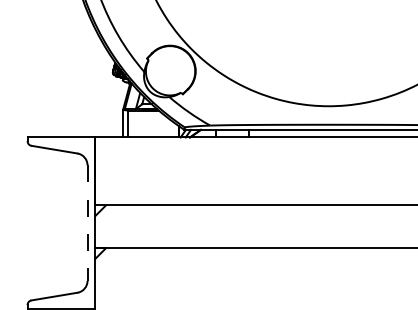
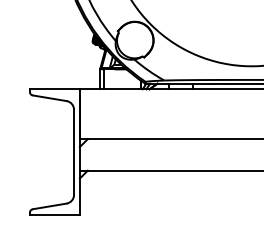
line: (87, 223) -> (74, 152), dashed -> solid

